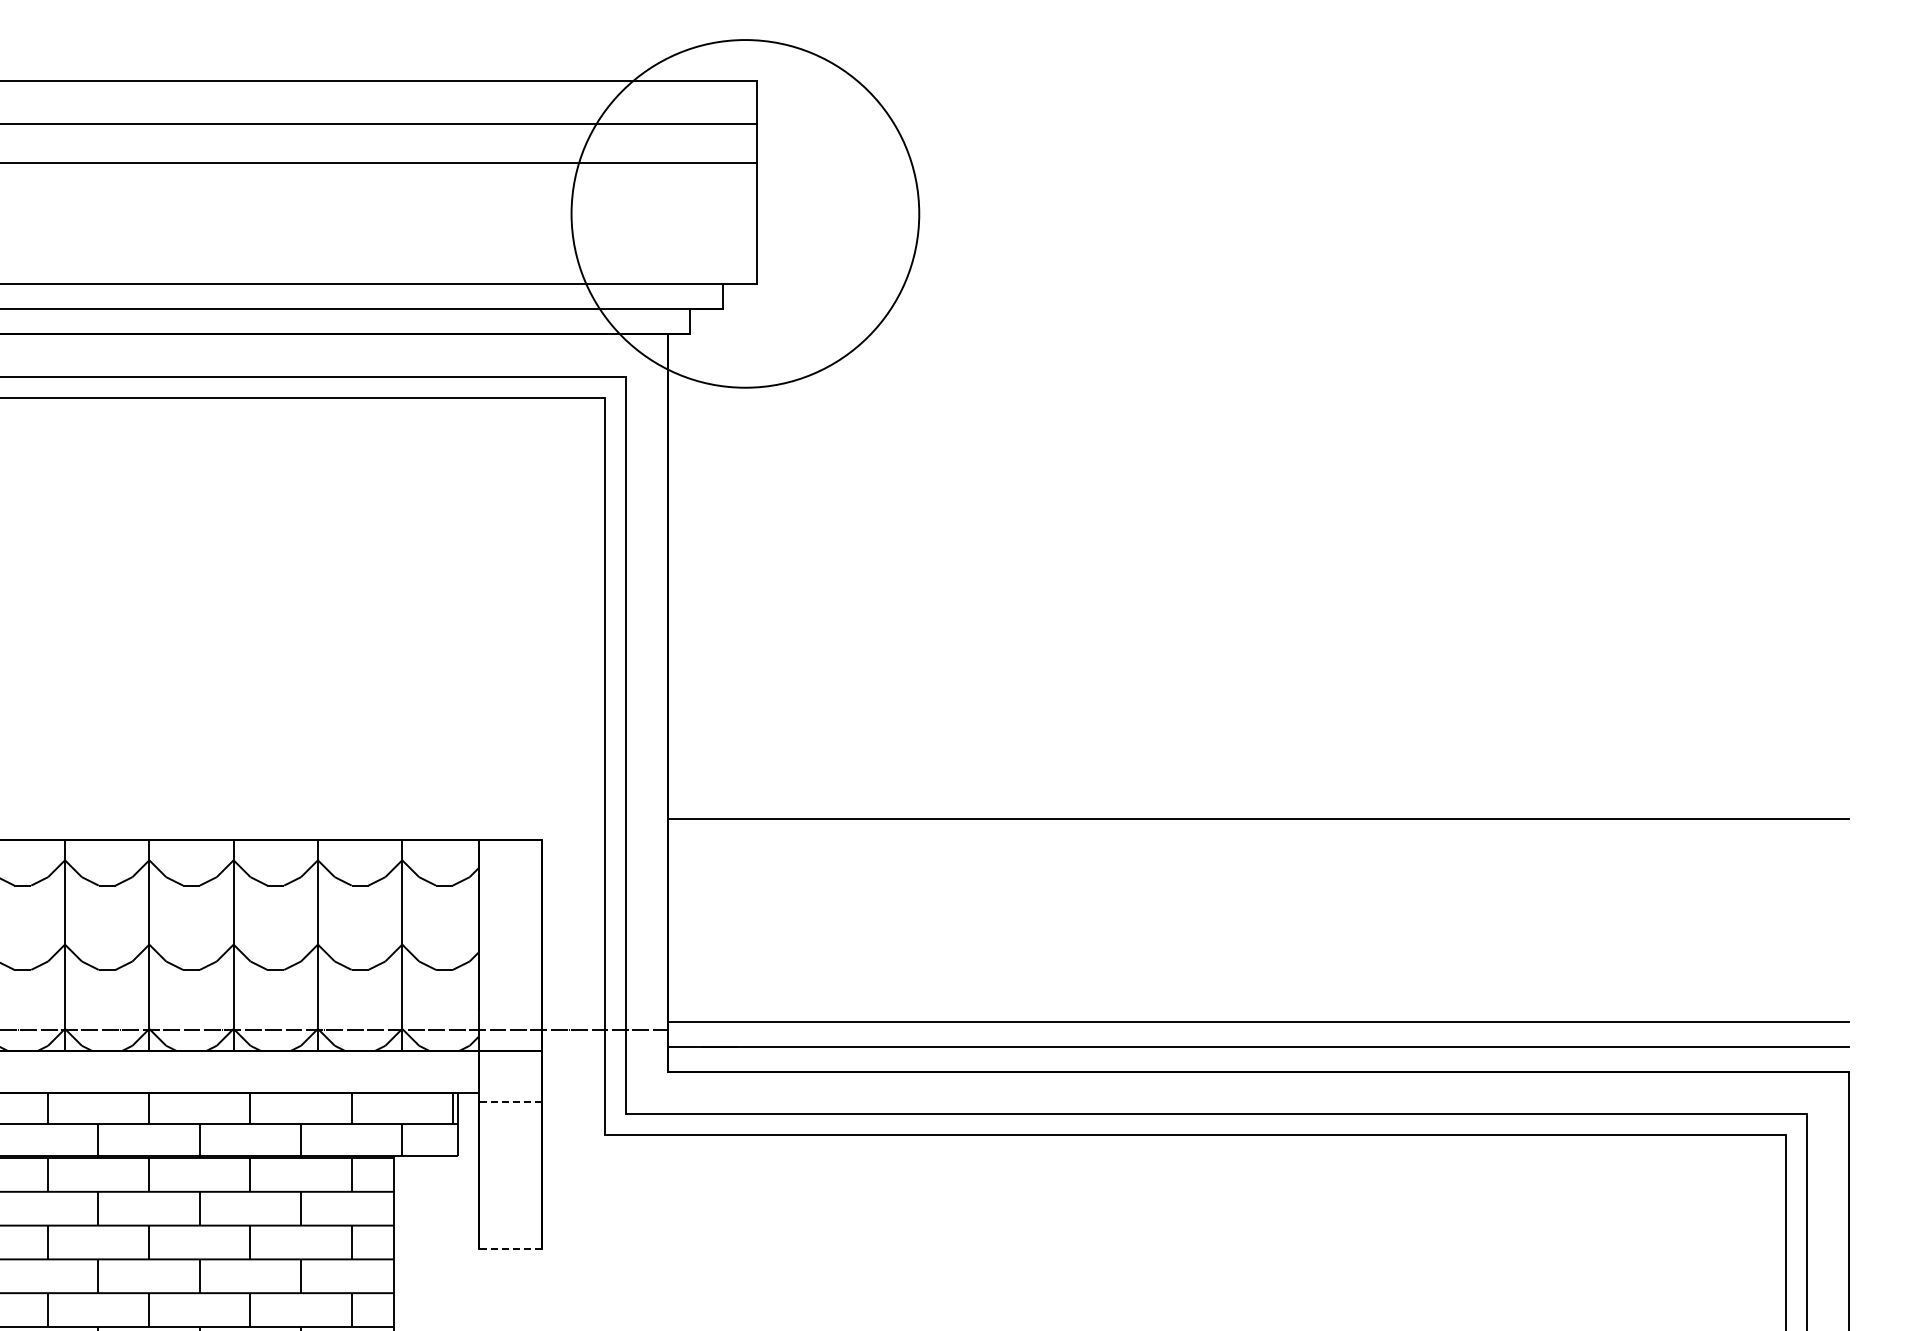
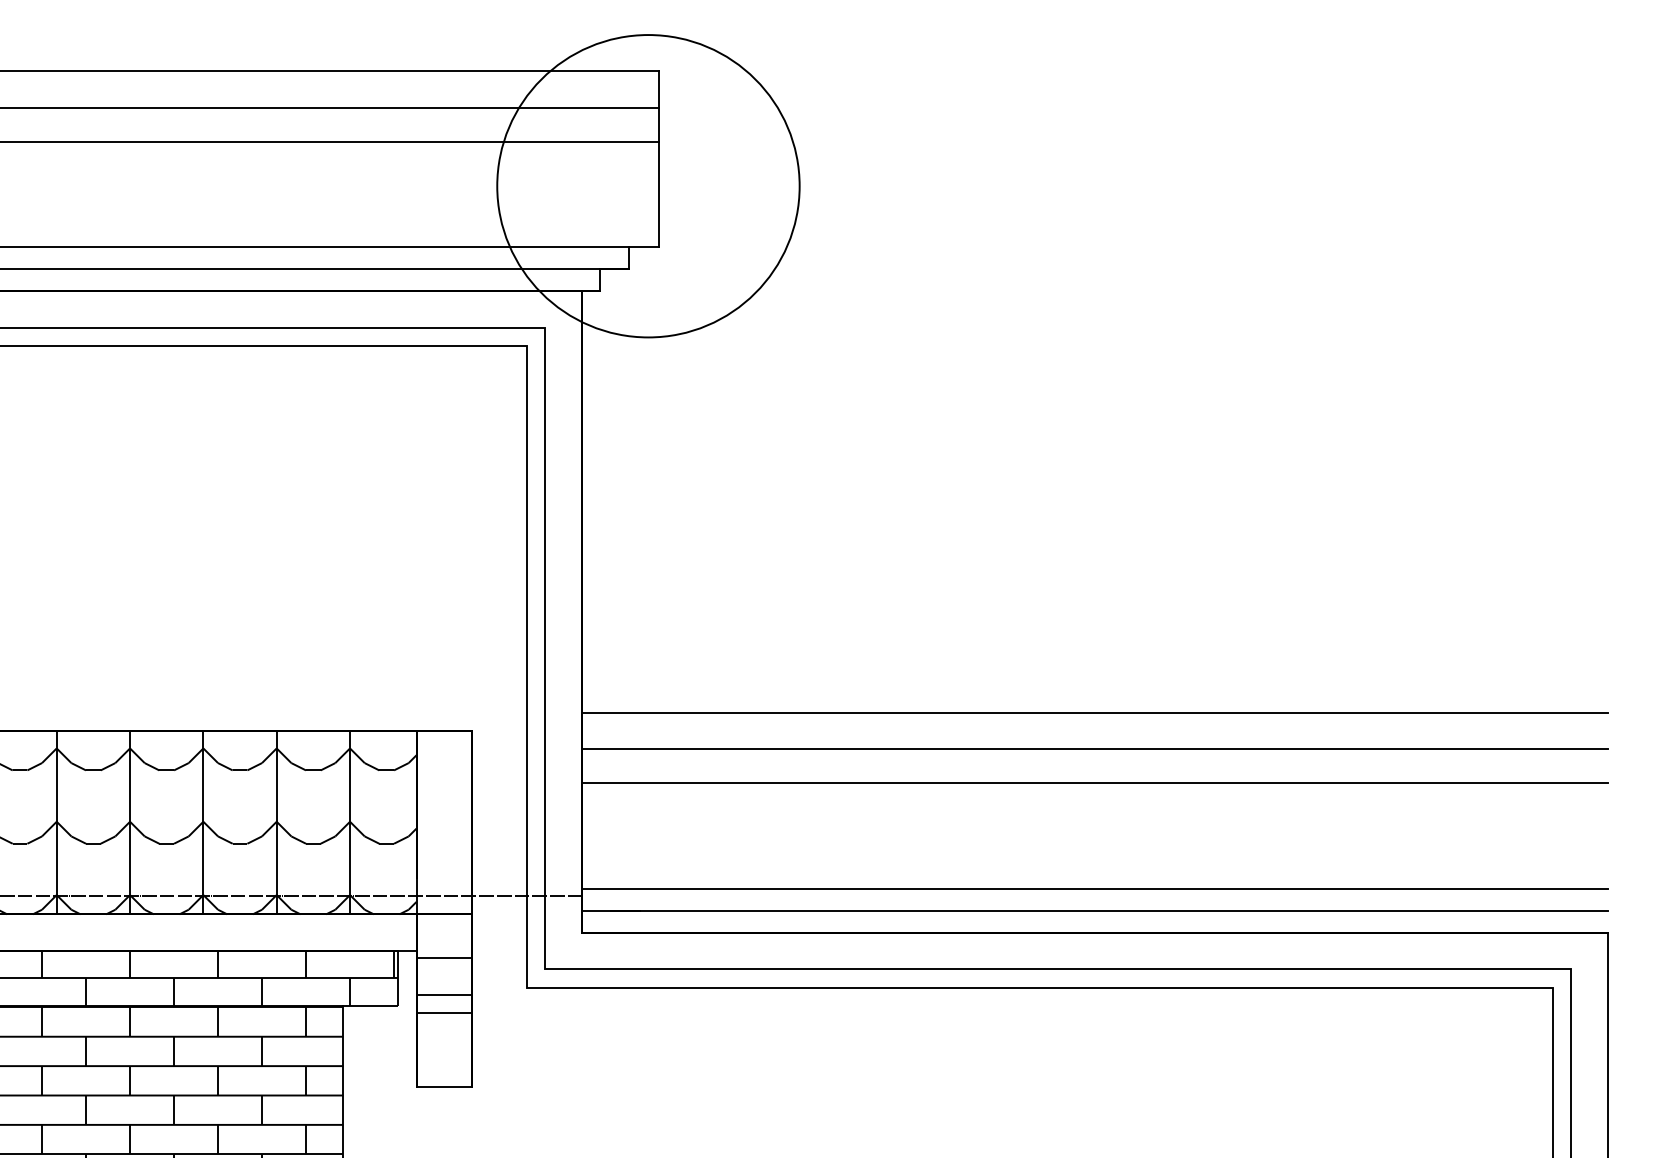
line: (1258, 861) -> (1094, 749), added
line: (1258, 900) -> (1094, 783), added
line: (510, 1101) -> (444, 958), dashed -> solid
line: (509, 1143) -> (443, 994), added
line: (509, 1164) -> (443, 1012), added
line: (510, 1249) -> (444, 1086), dashed -> solid

